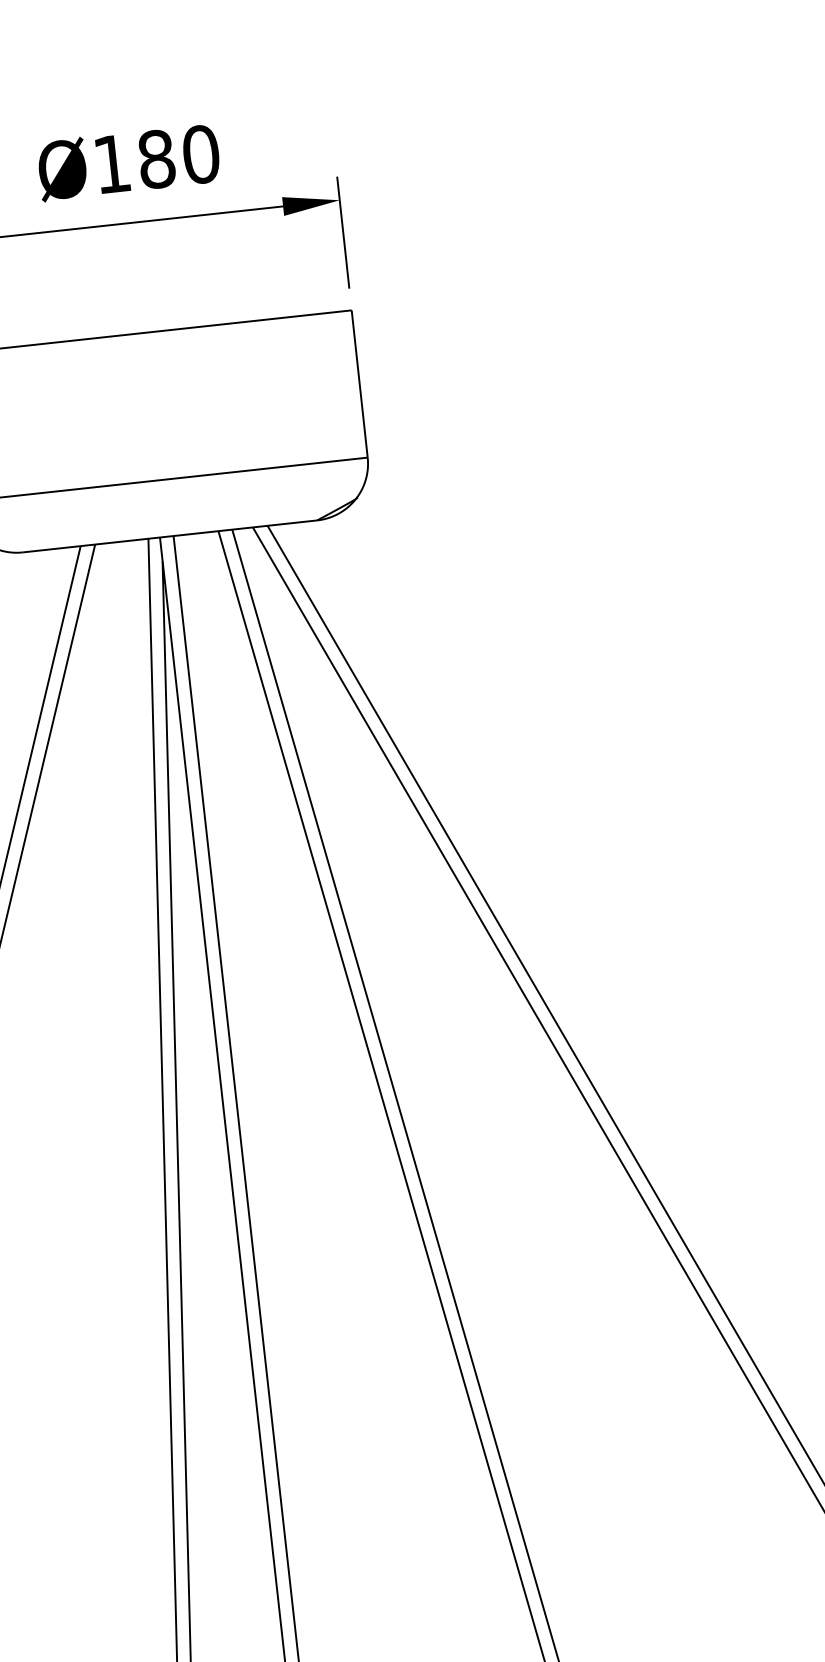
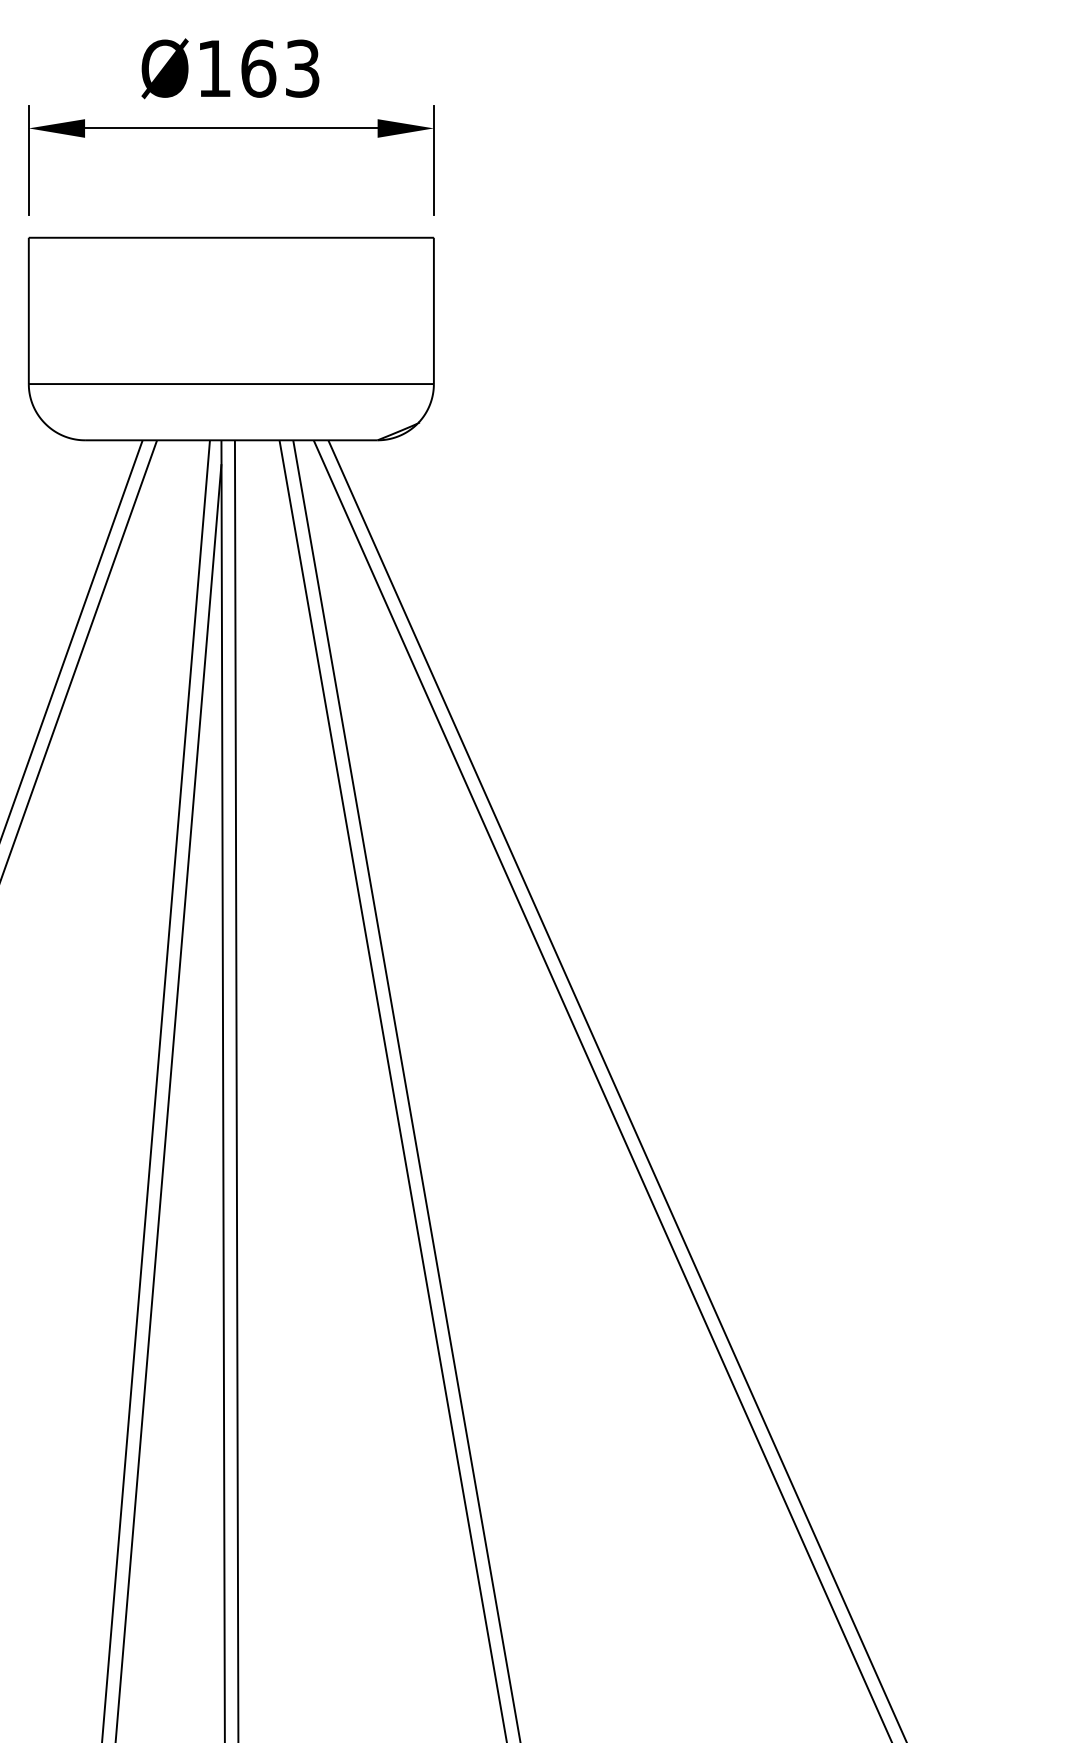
text: (178, 156) -> (280, 68), Ø180 -> Ø163

